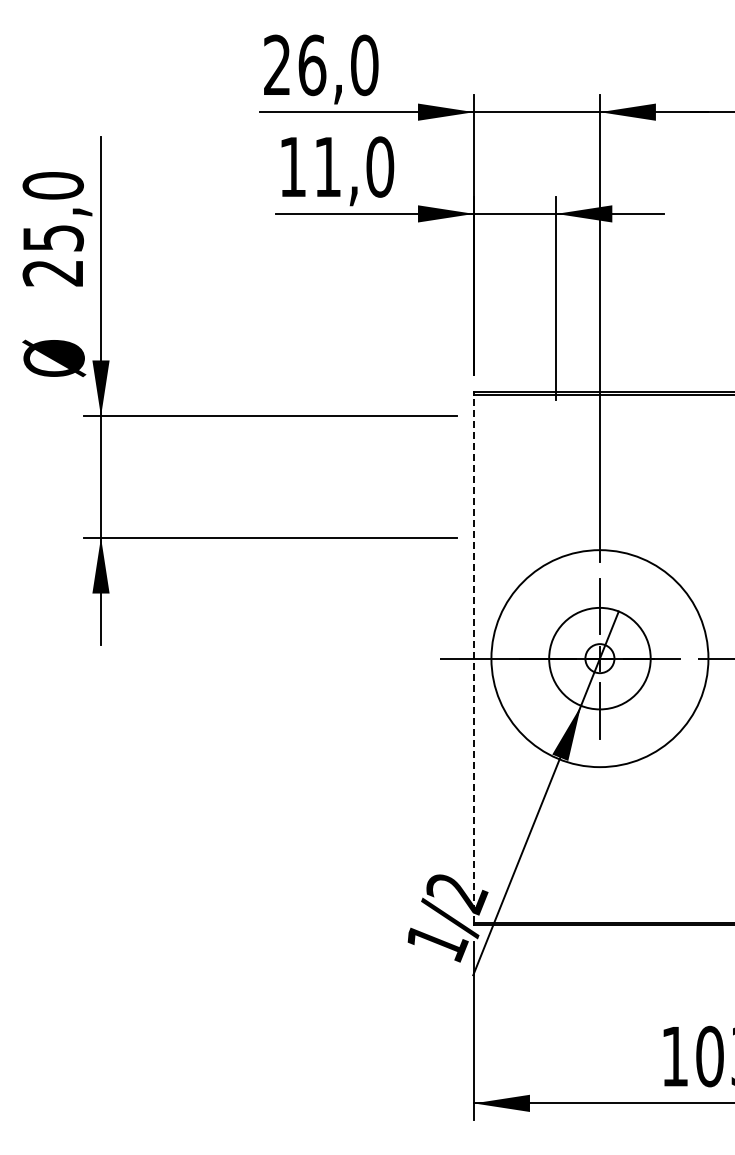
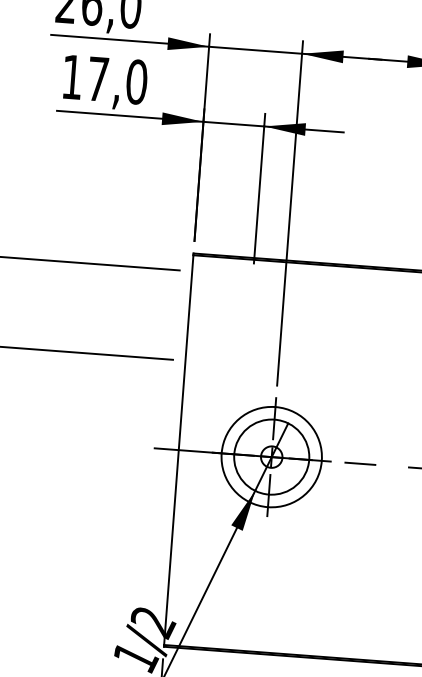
text: (327, 166) -> (97, 78), 11,0 -> 17,0
line: (473, 658) -> (178, 450), dashed -> solid
circle: (599, 658) -> (271, 456), size x0.62

